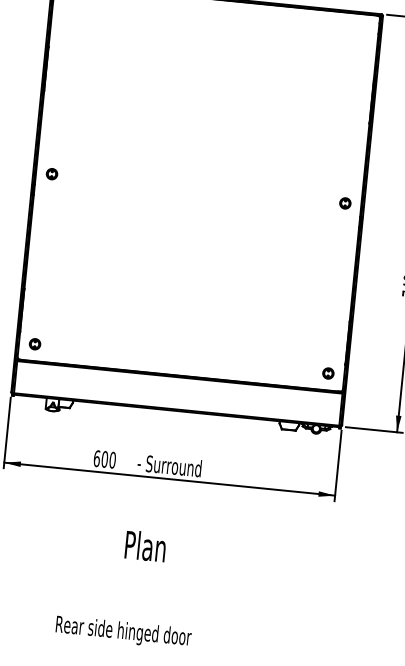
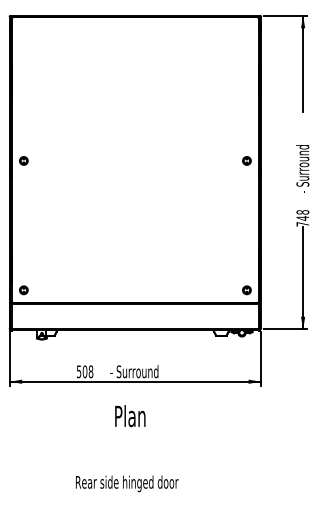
text: (104, 458) -> (84, 371), 600 -> 508
text: (145, 546) -> (130, 416), moved
text: (124, 632) -> (127, 483), moved

